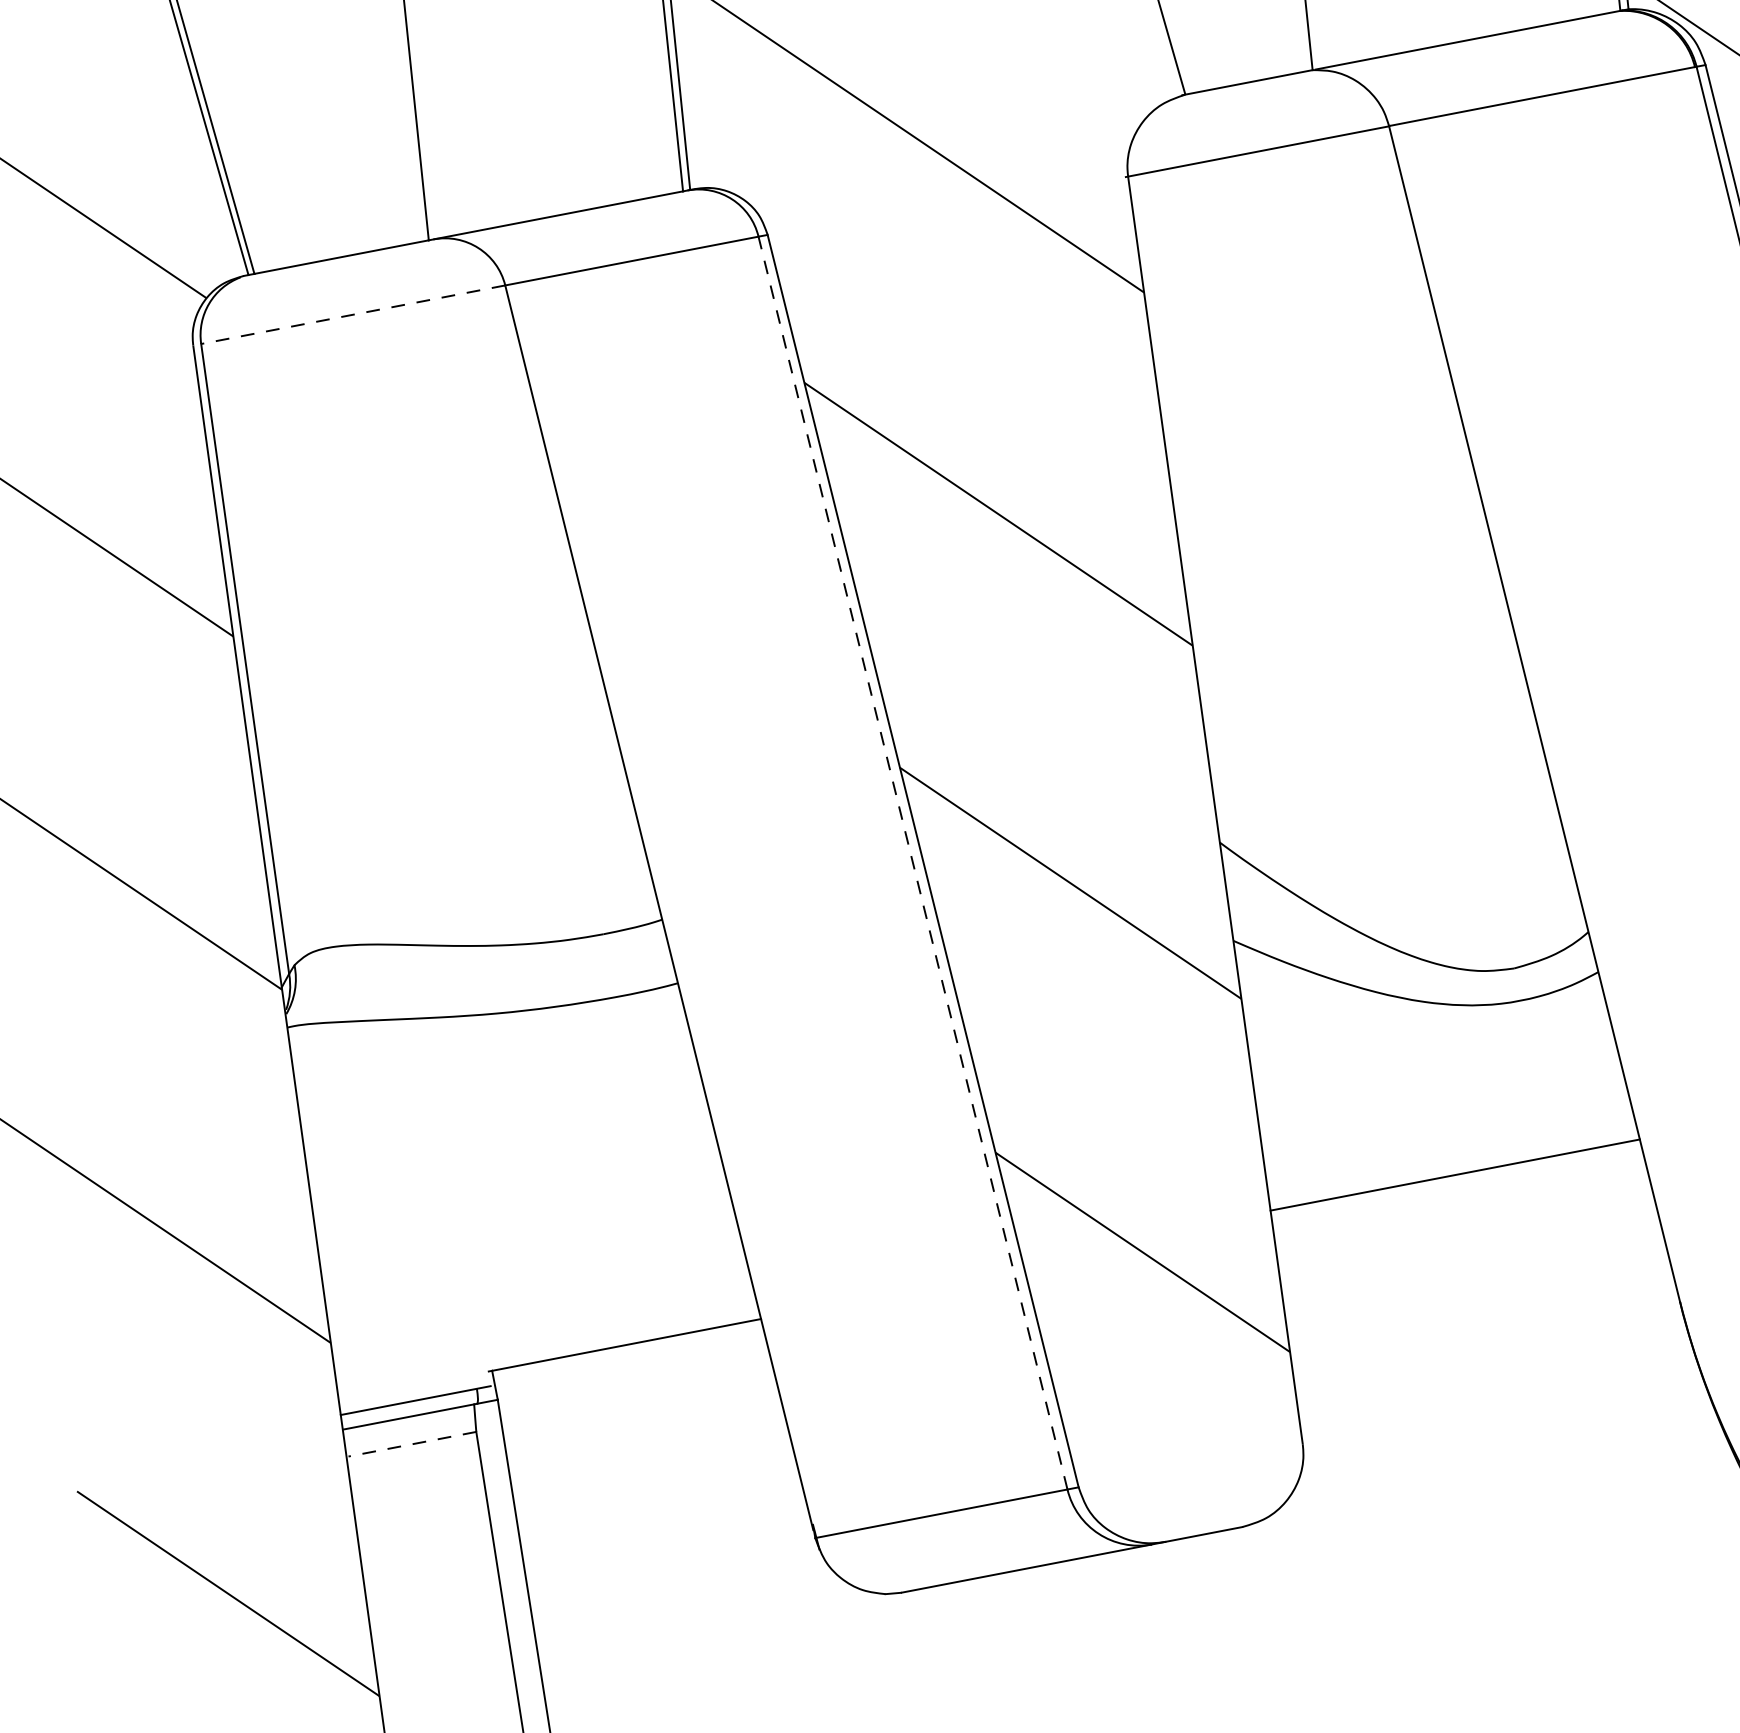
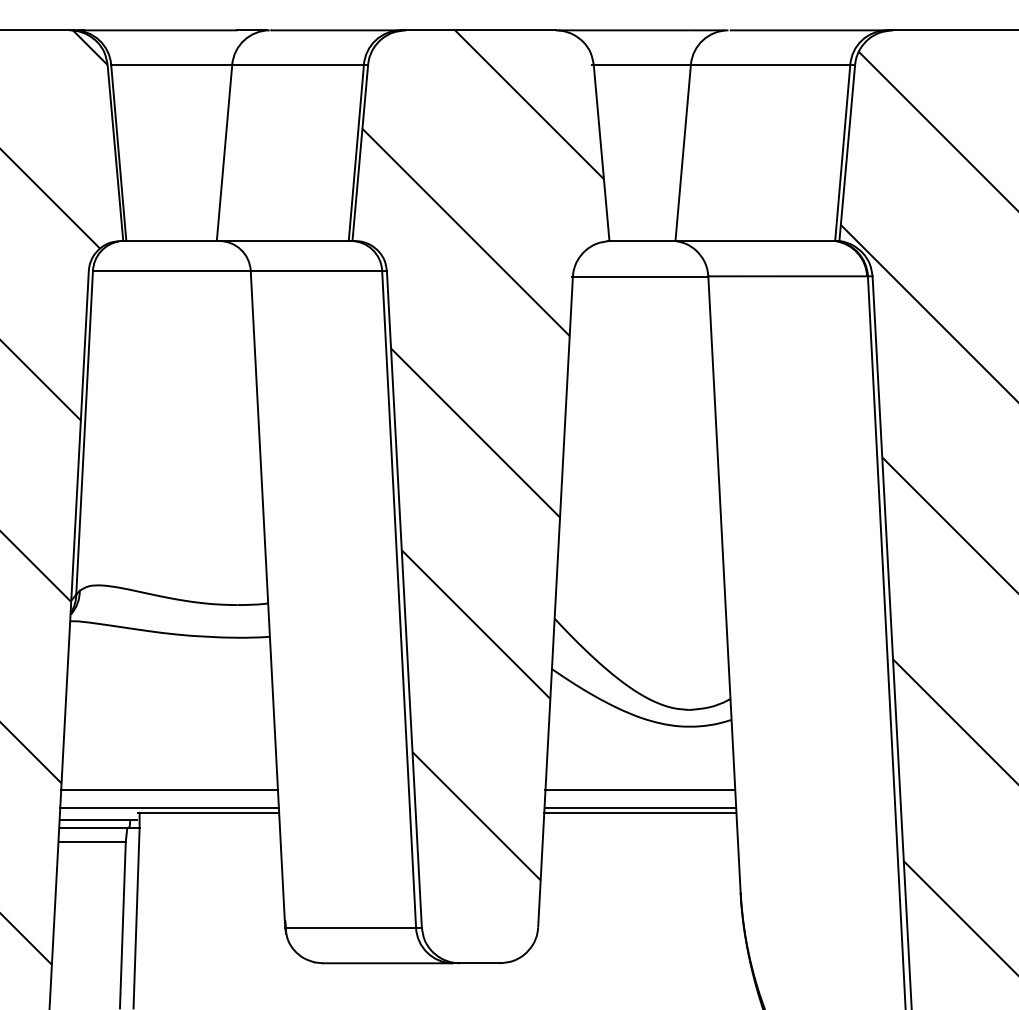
line: (352, 313) -> (171, 270), dashed -> solid
line: (913, 863) -> (399, 599), dashed -> solid
line: (1449, 1141) -> (640, 790), added
line: (1457, 1184) -> (640, 812), added
line: (541, 1316) -> (169, 790), added
line: (547, 1349) -> (169, 807), added
line: (412, 1443) -> (92, 841), dashed -> solid

